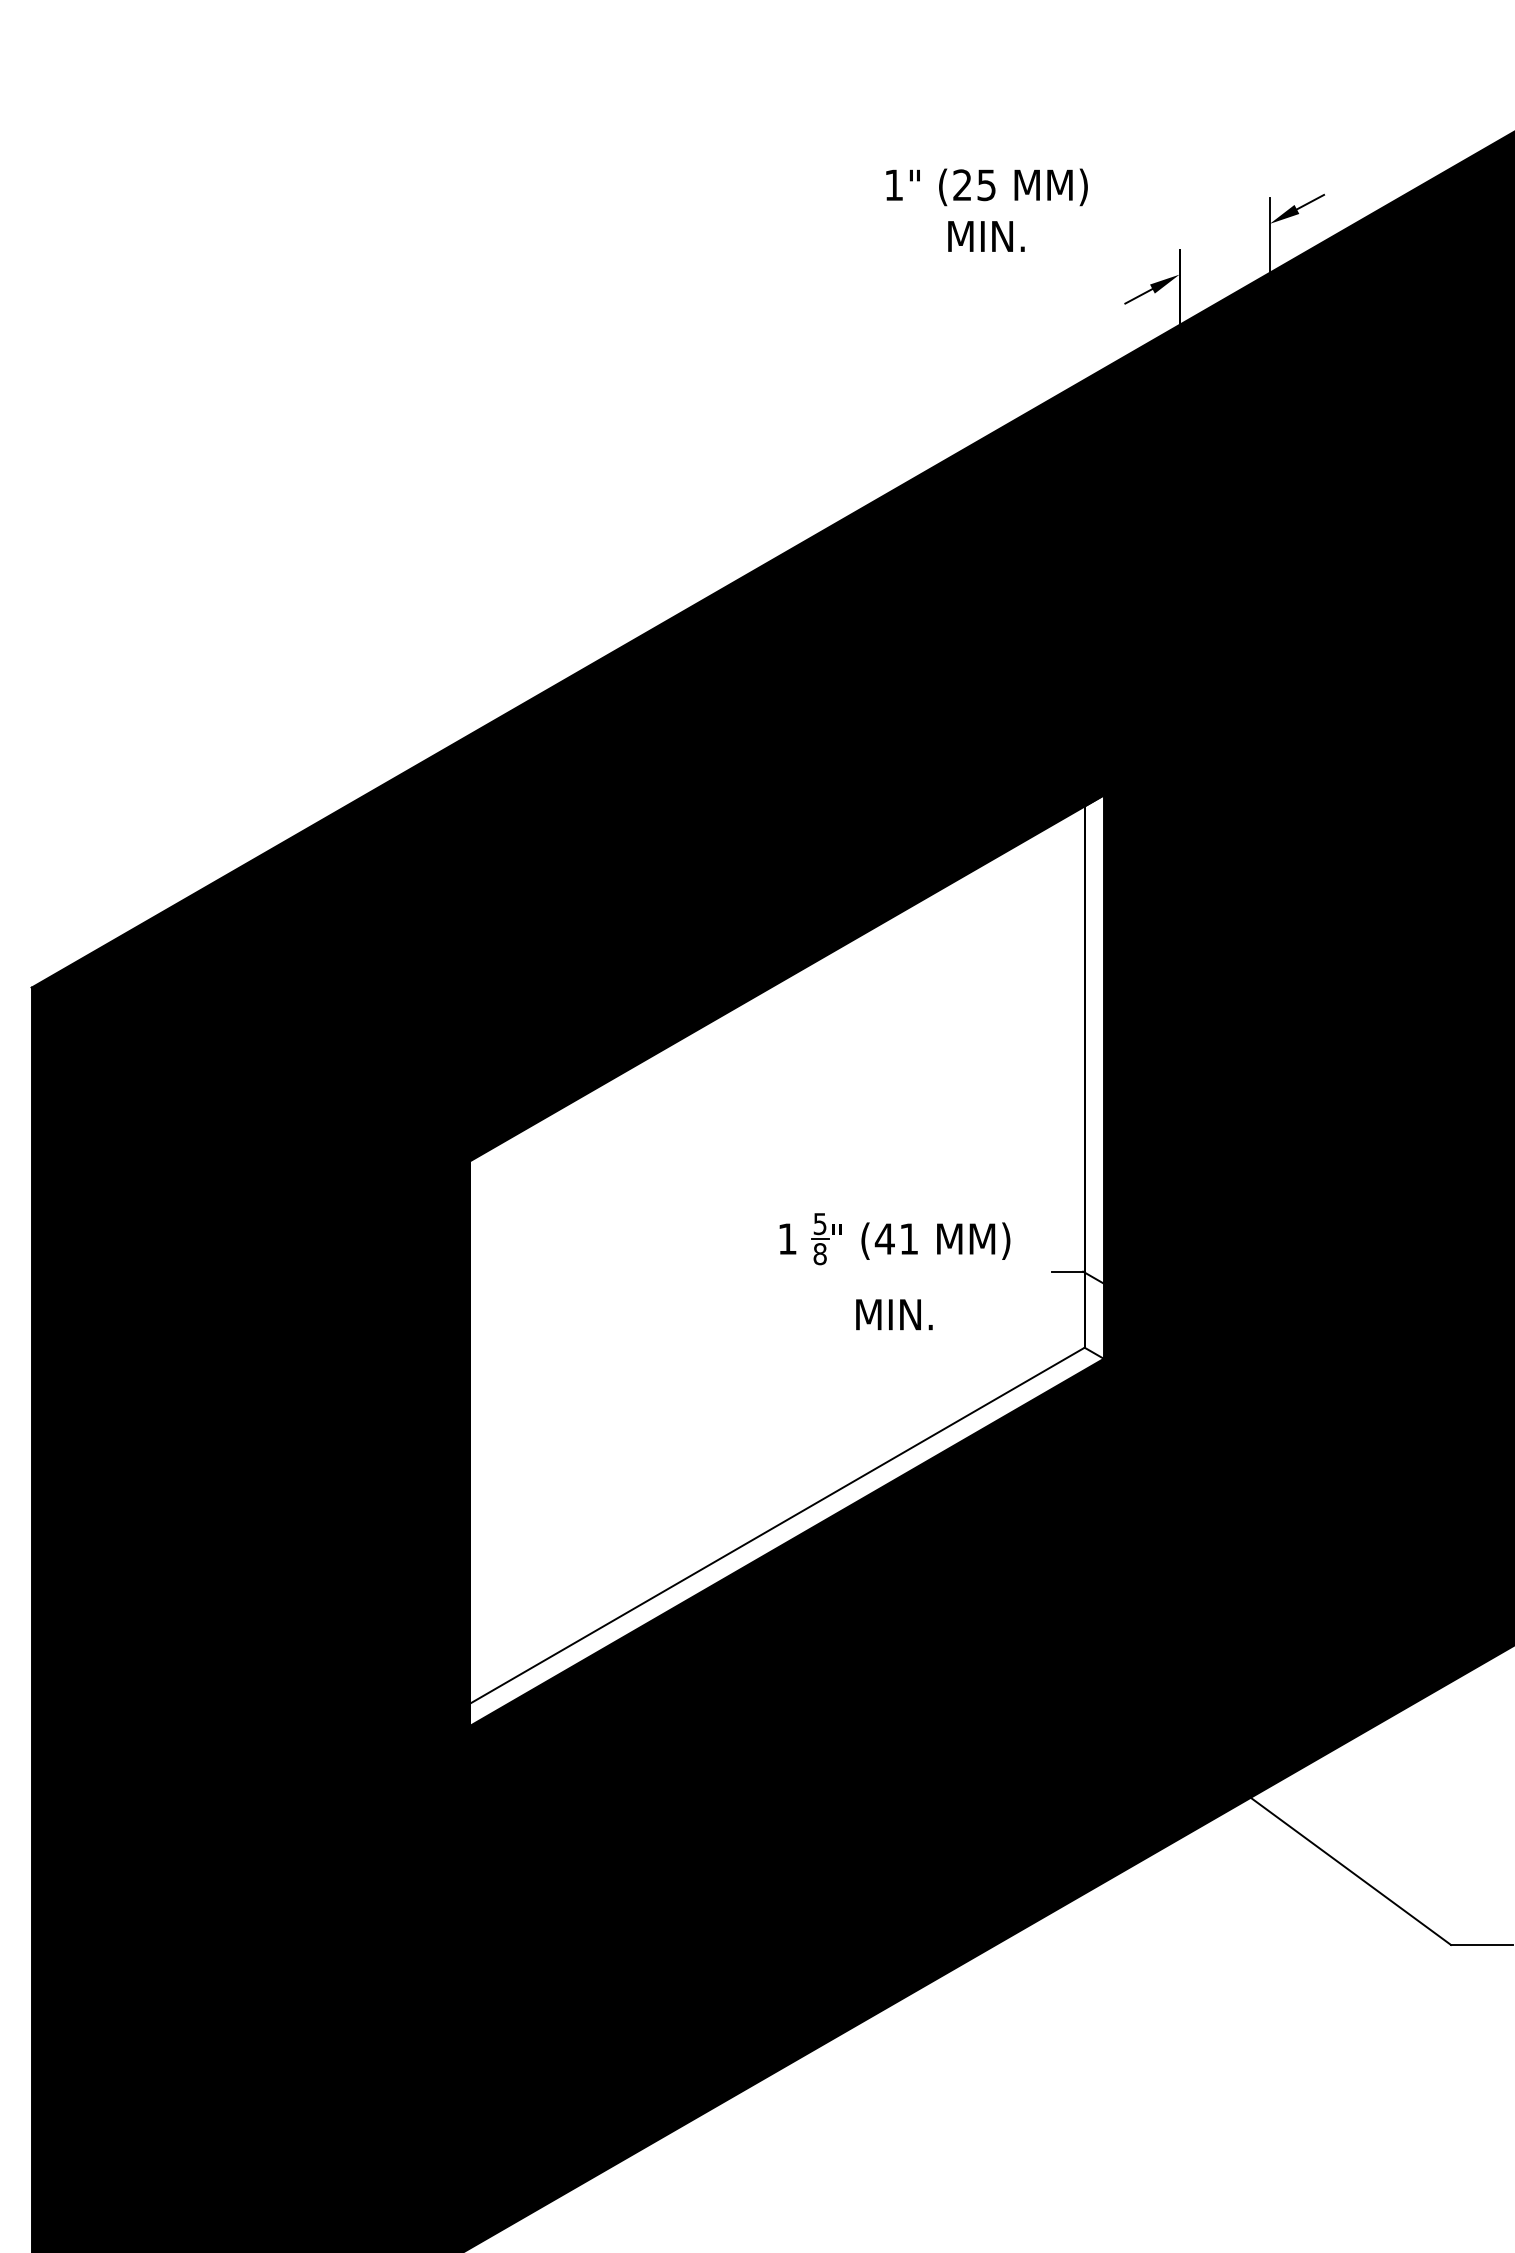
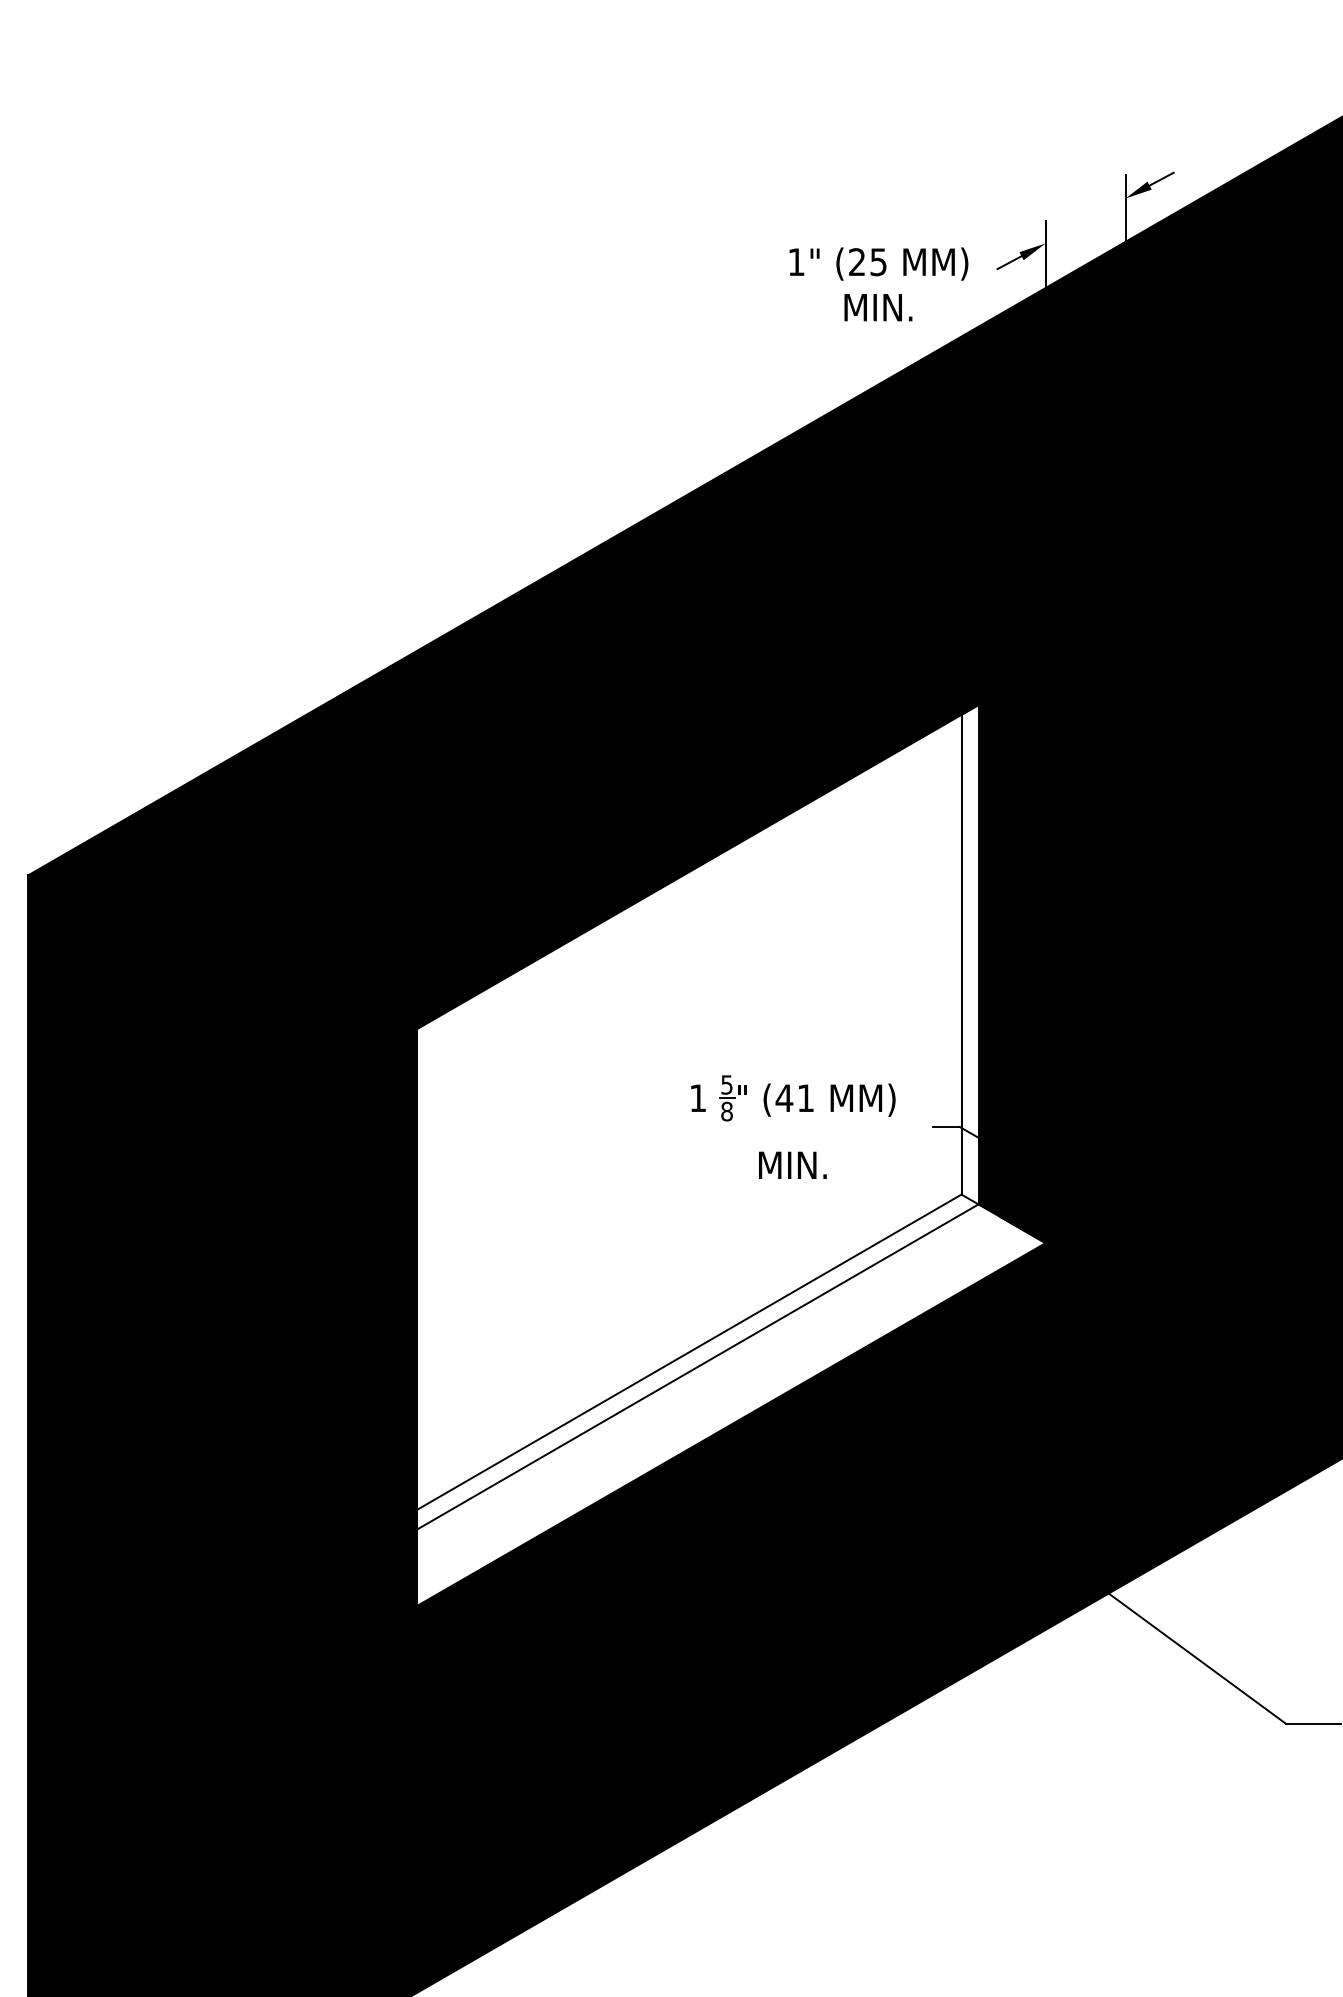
text: (986, 210) -> (878, 284), moved
fill: (824, 1585) -> (730, 1405), removed

